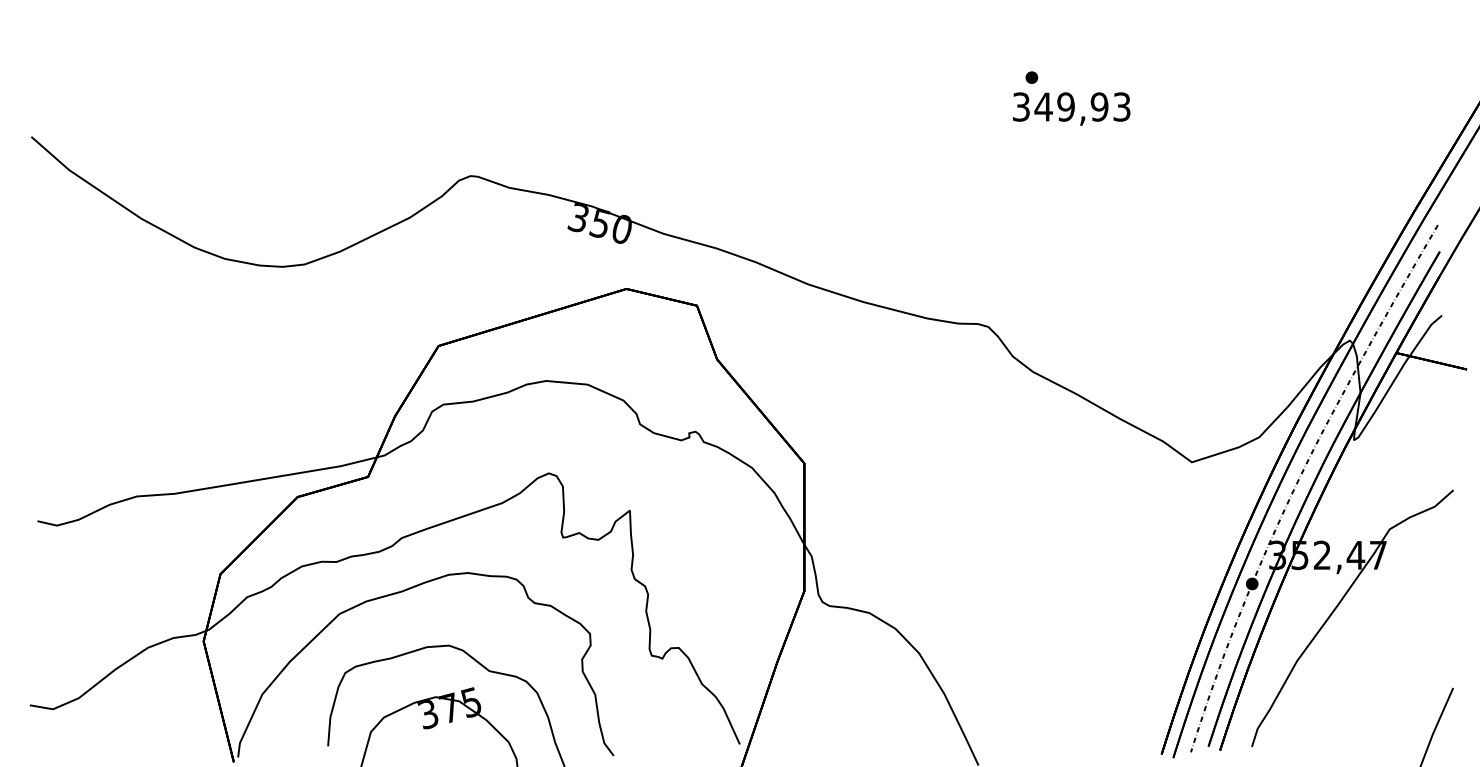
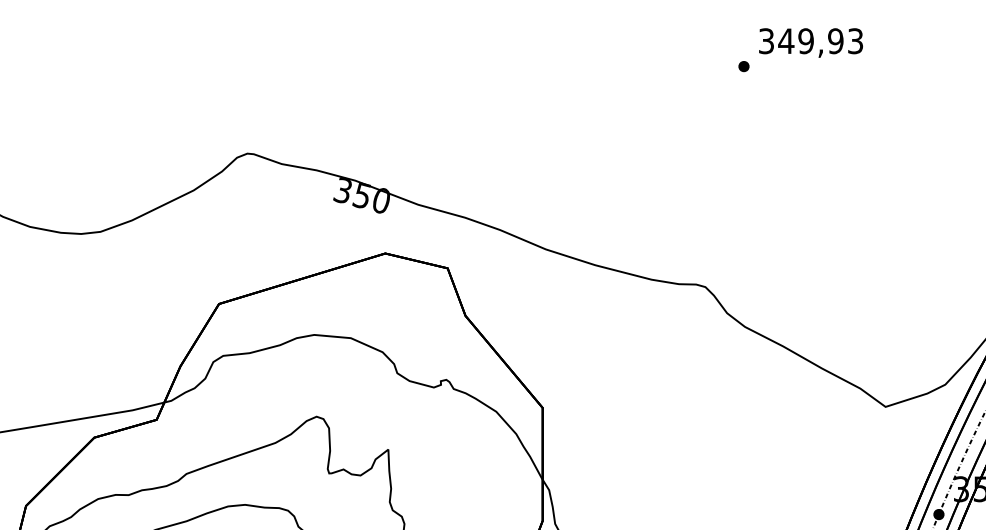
text: (1071, 108) -> (810, 42), moved

